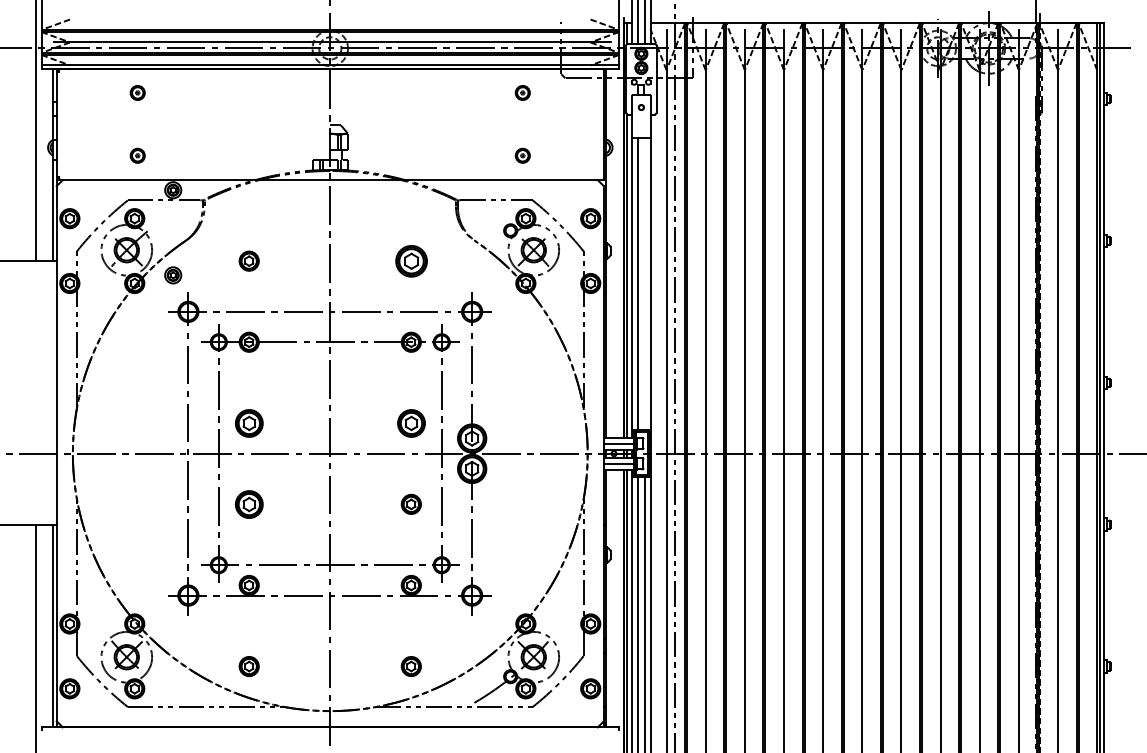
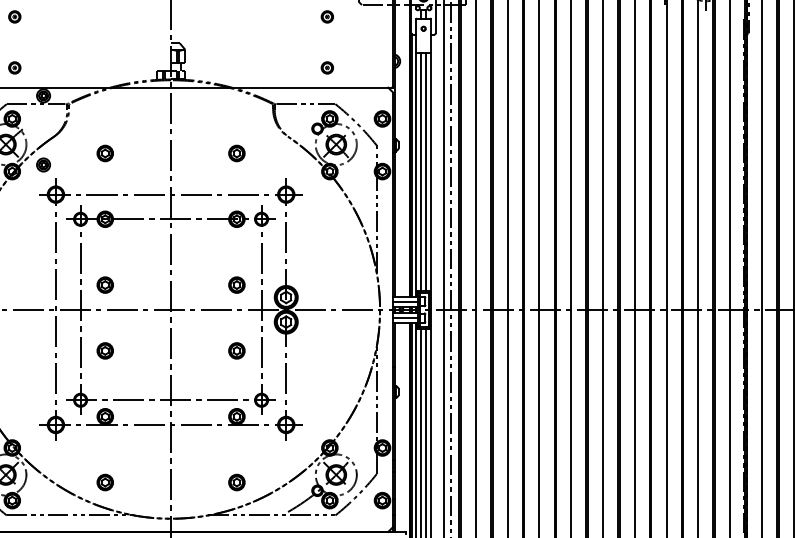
part: (410, 260) -> (236, 152), size x0.62
line: (644, 283) -> (426, 171), added
part: (248, 422) -> (104, 284), size x0.71
part: (410, 422) -> (236, 284), size x0.71
part: (248, 503) -> (104, 350), size x0.71

